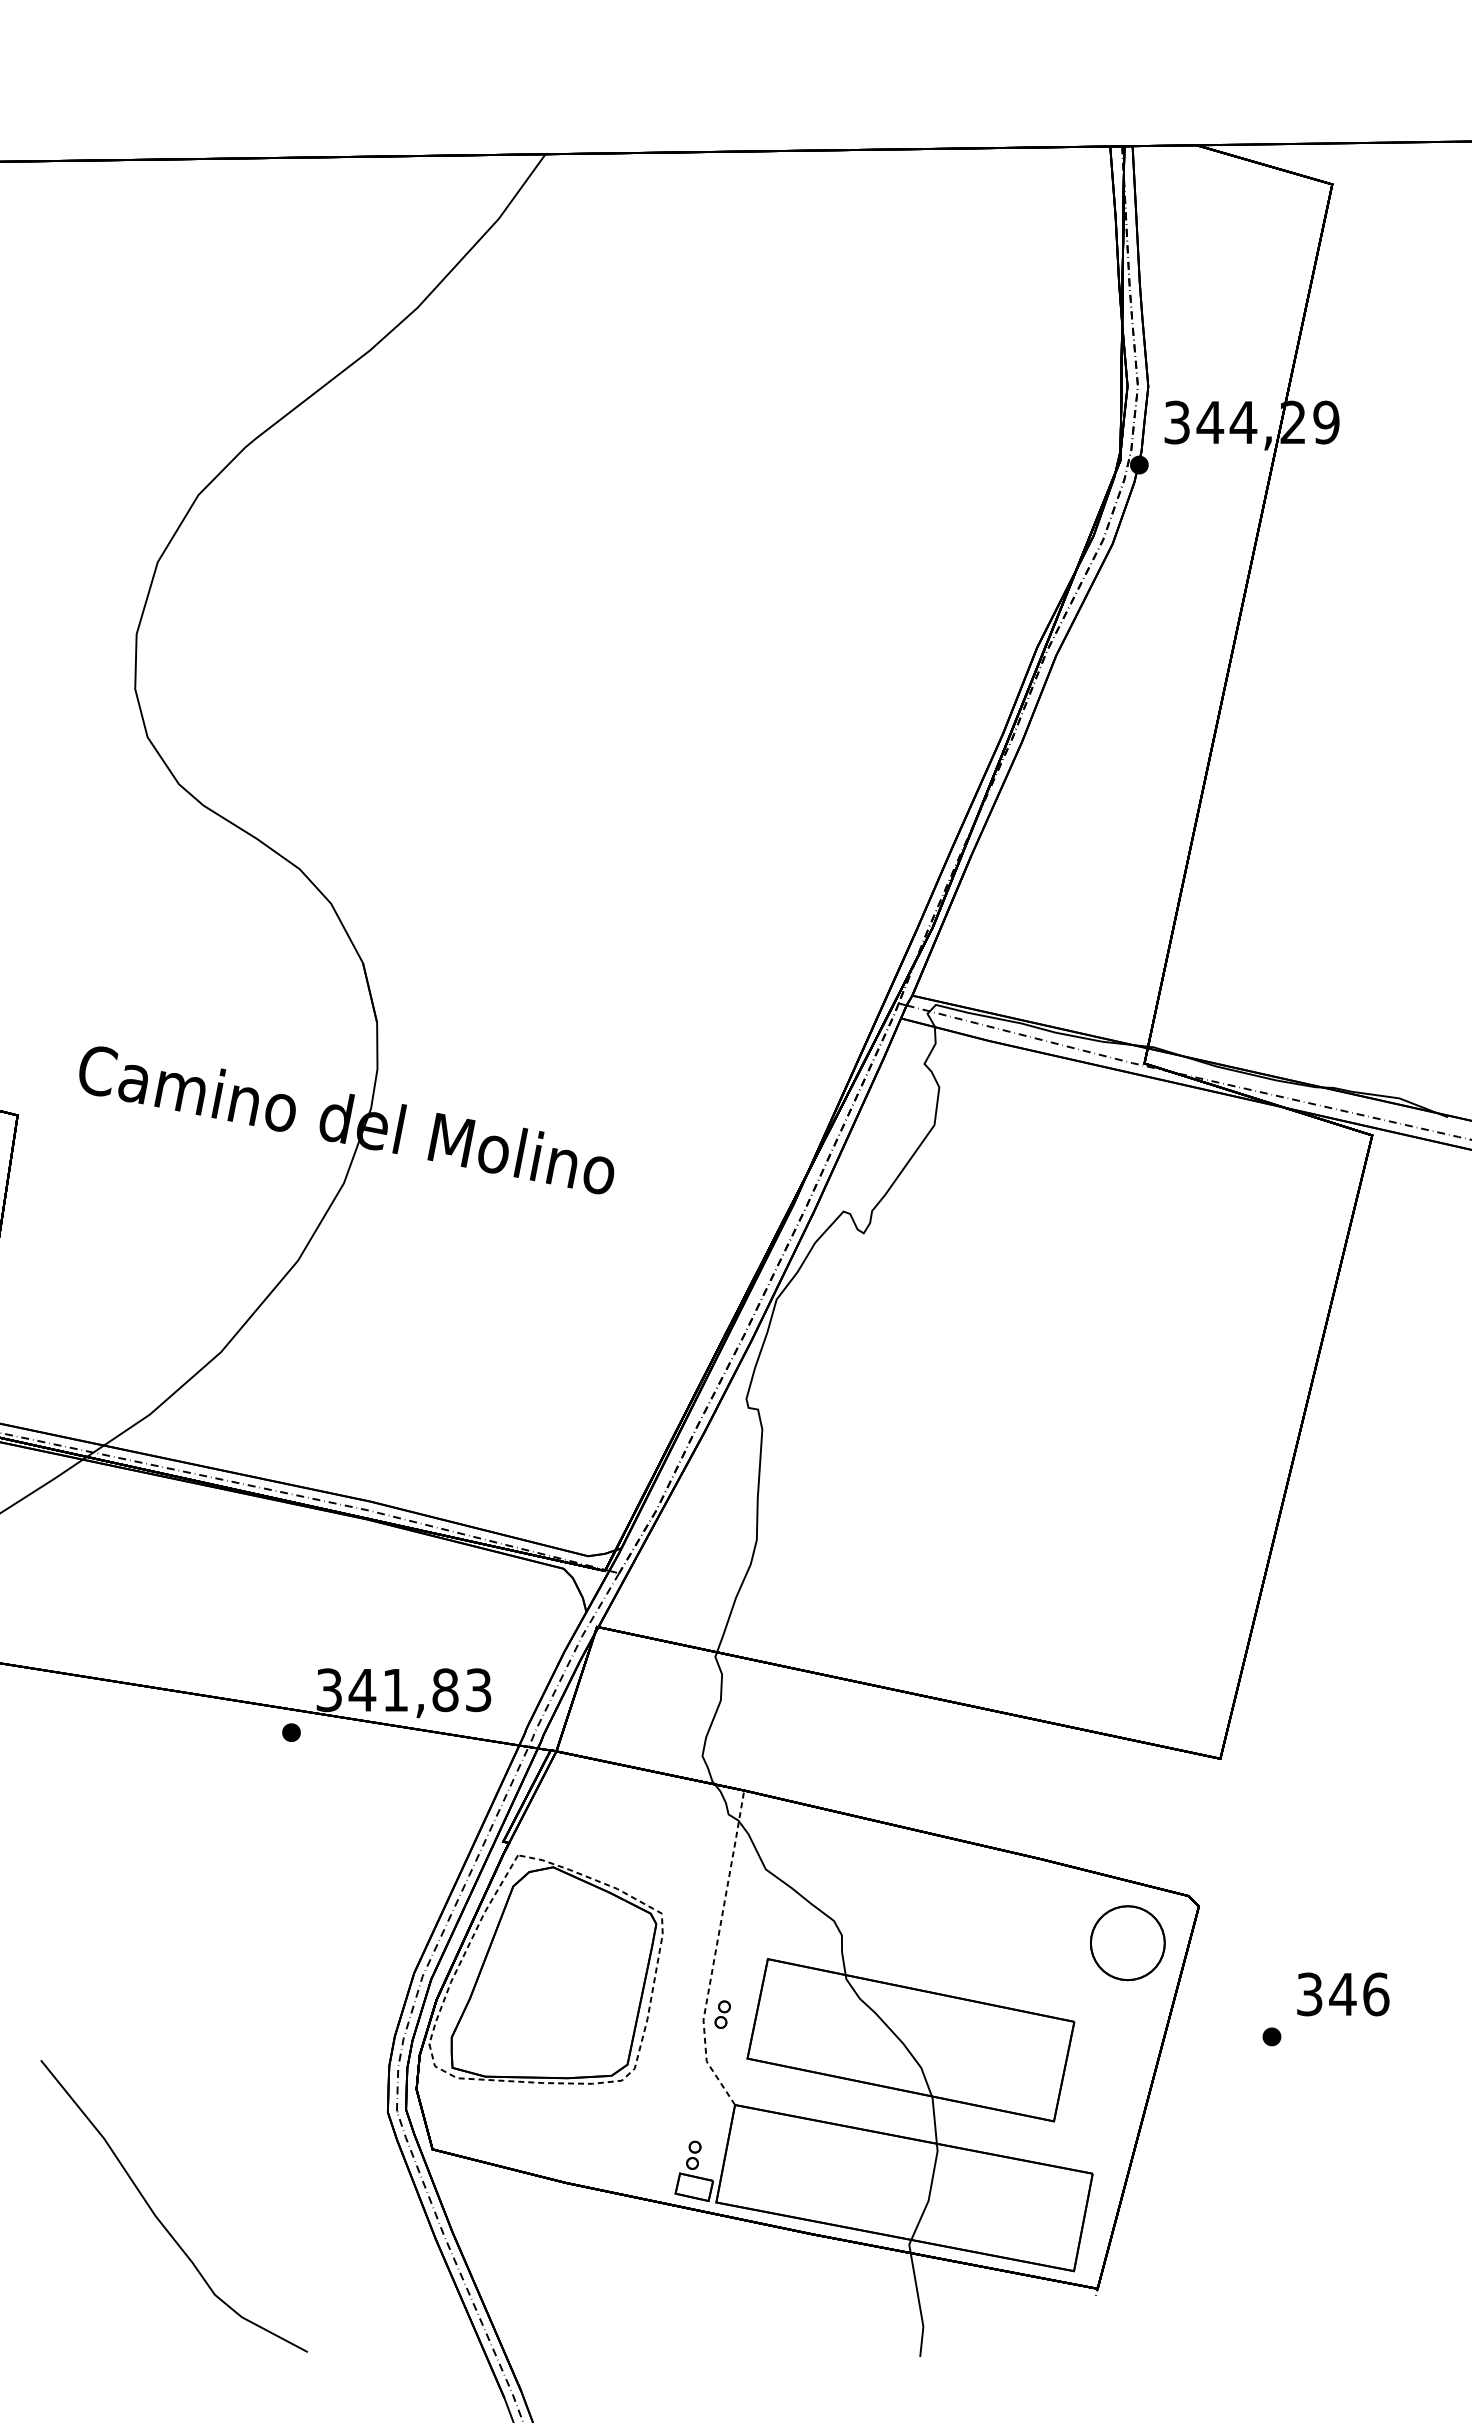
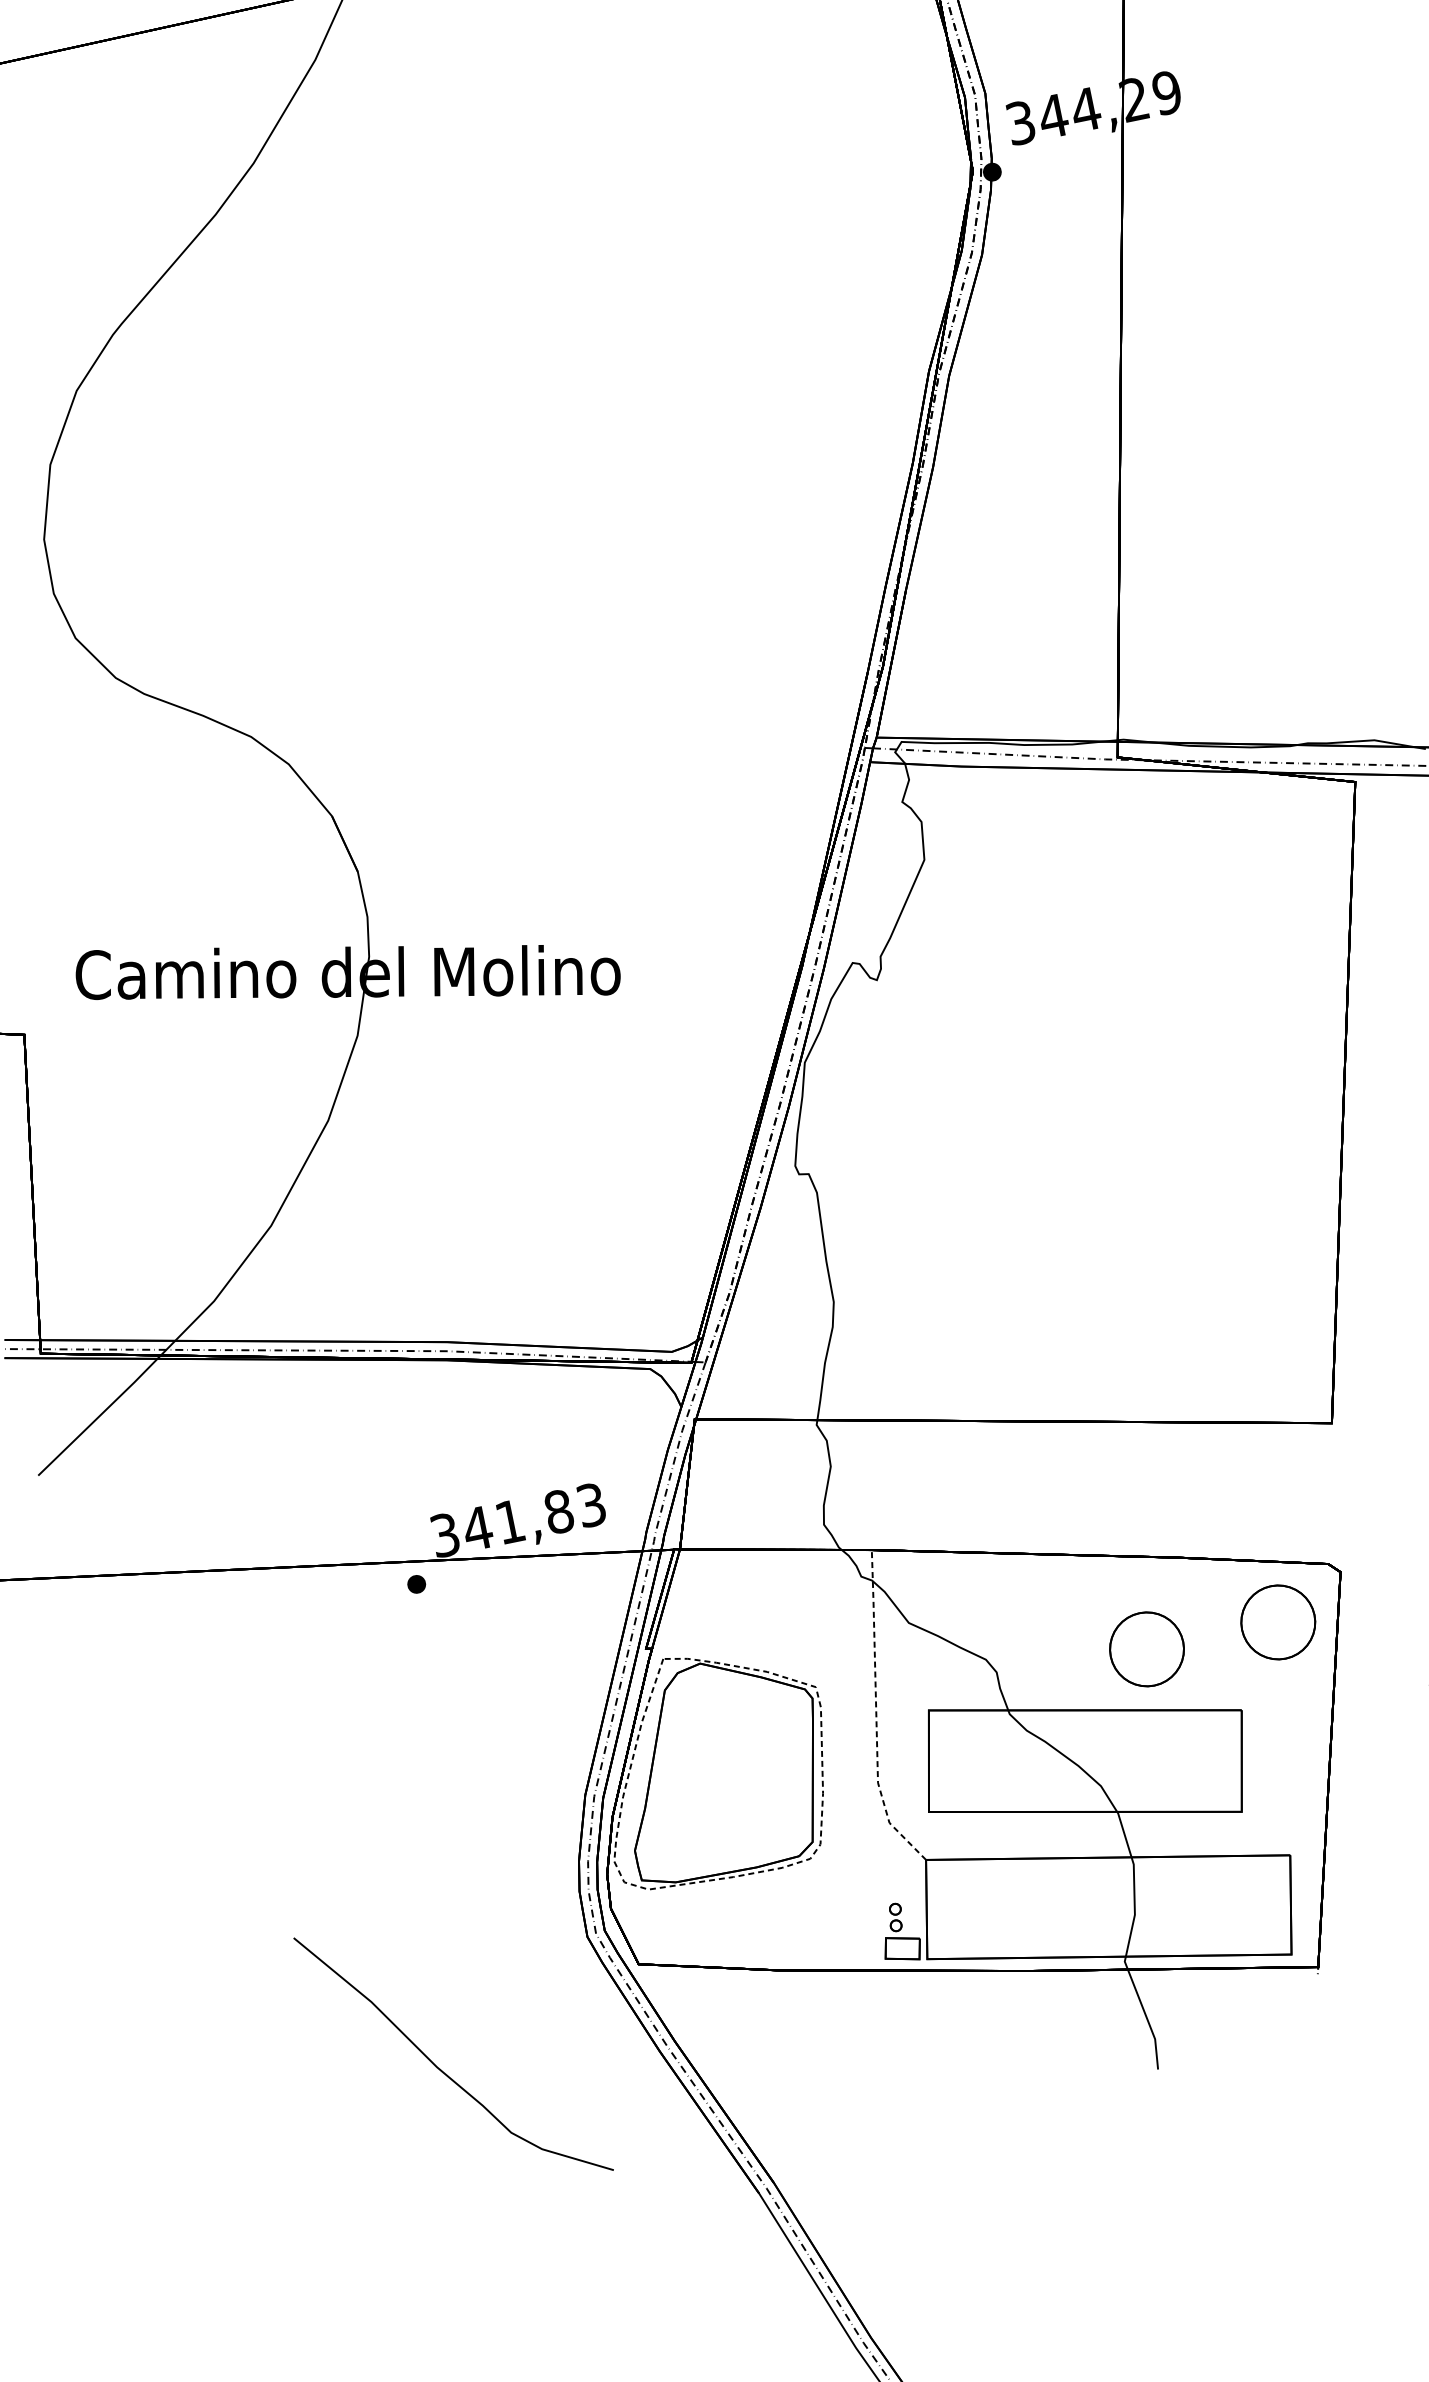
part: (993, 1943) -> (1146, 1649), added
part: (722, 2014) -> (895, 1773), removed
curve: (157, 2216) -> (439, 2067), moved

